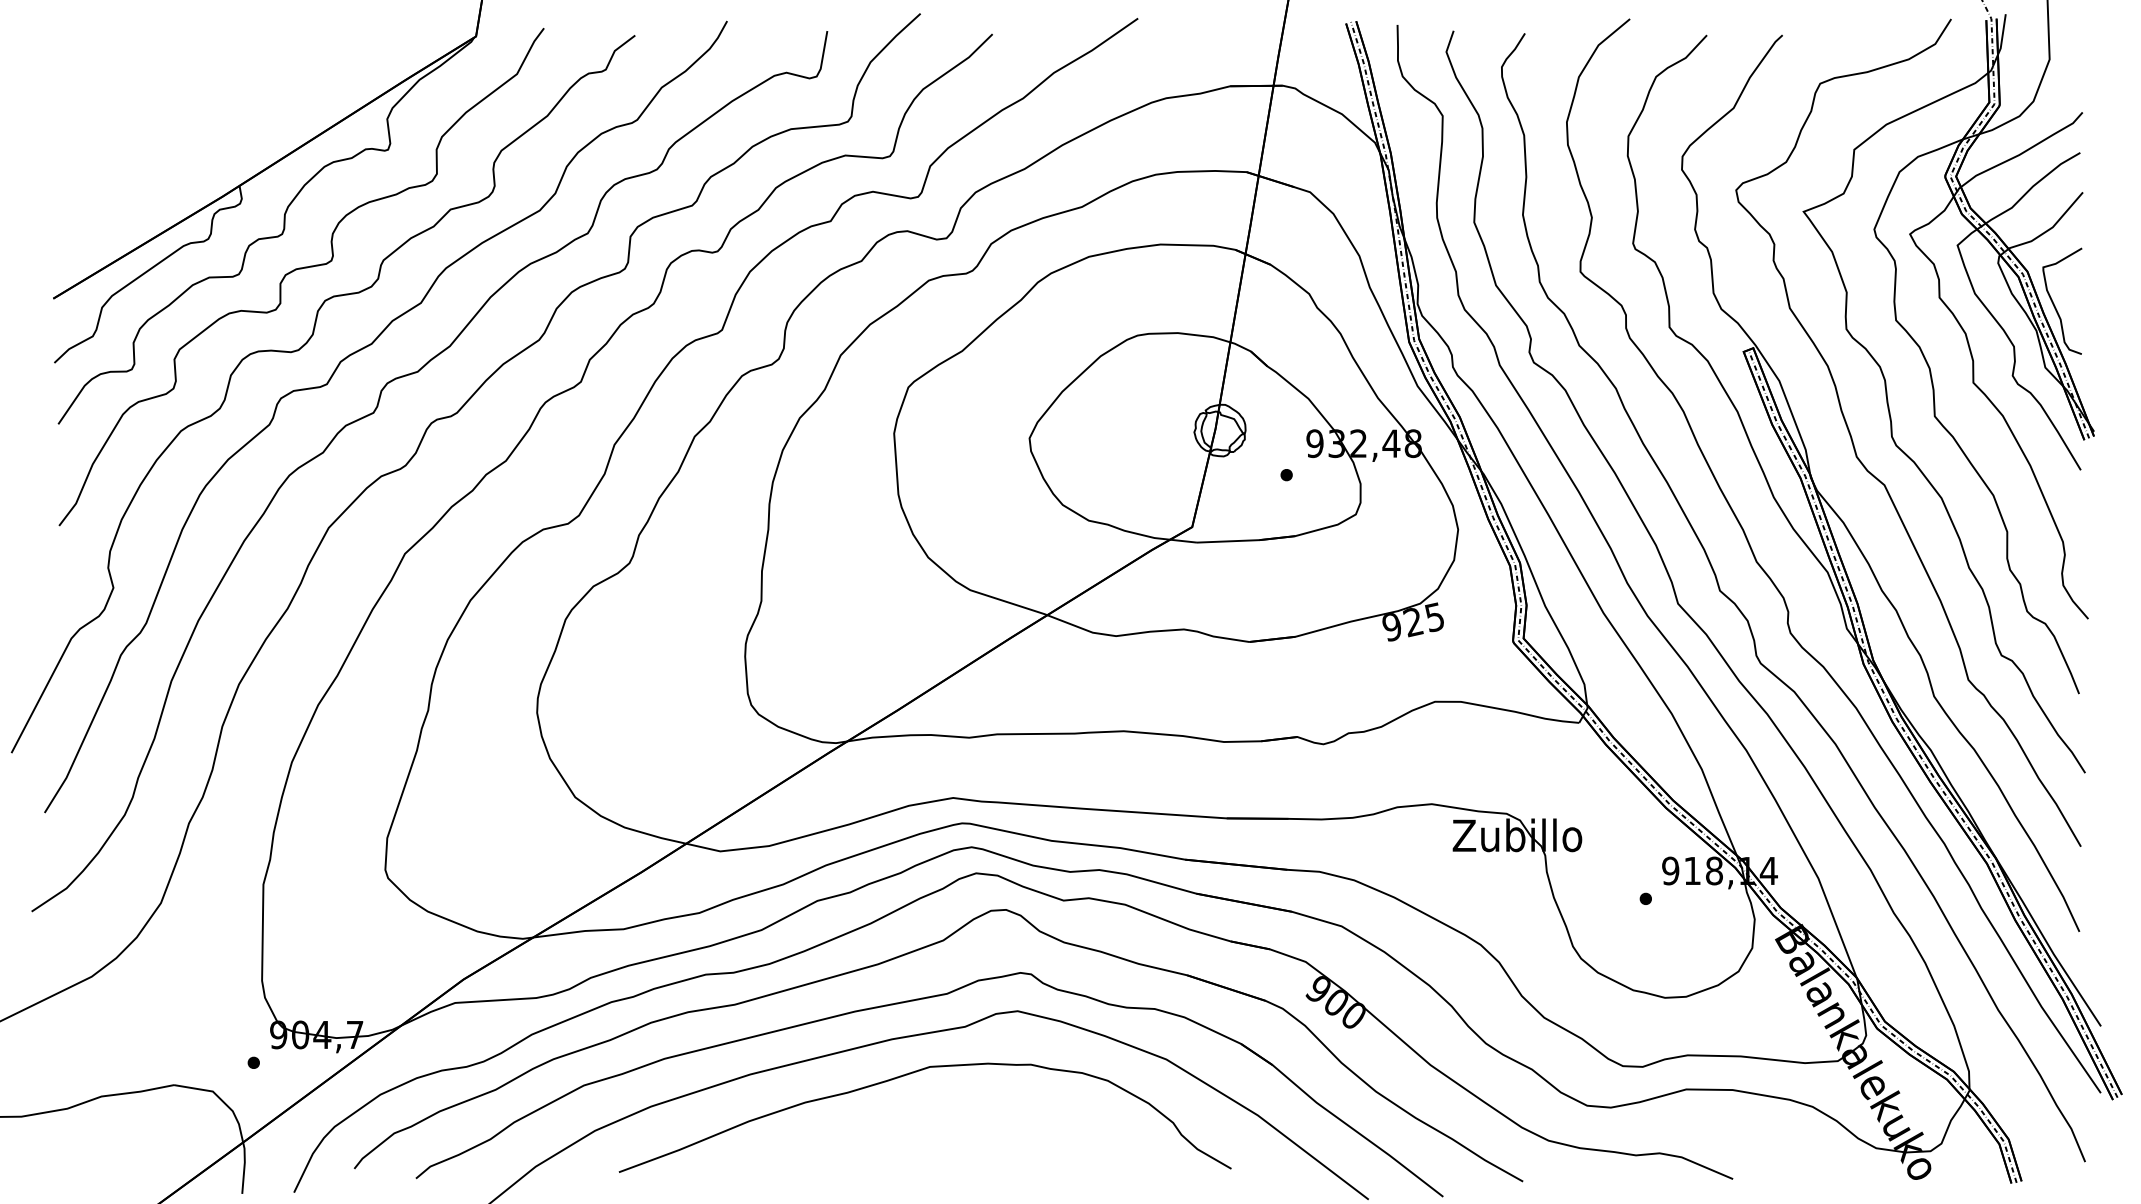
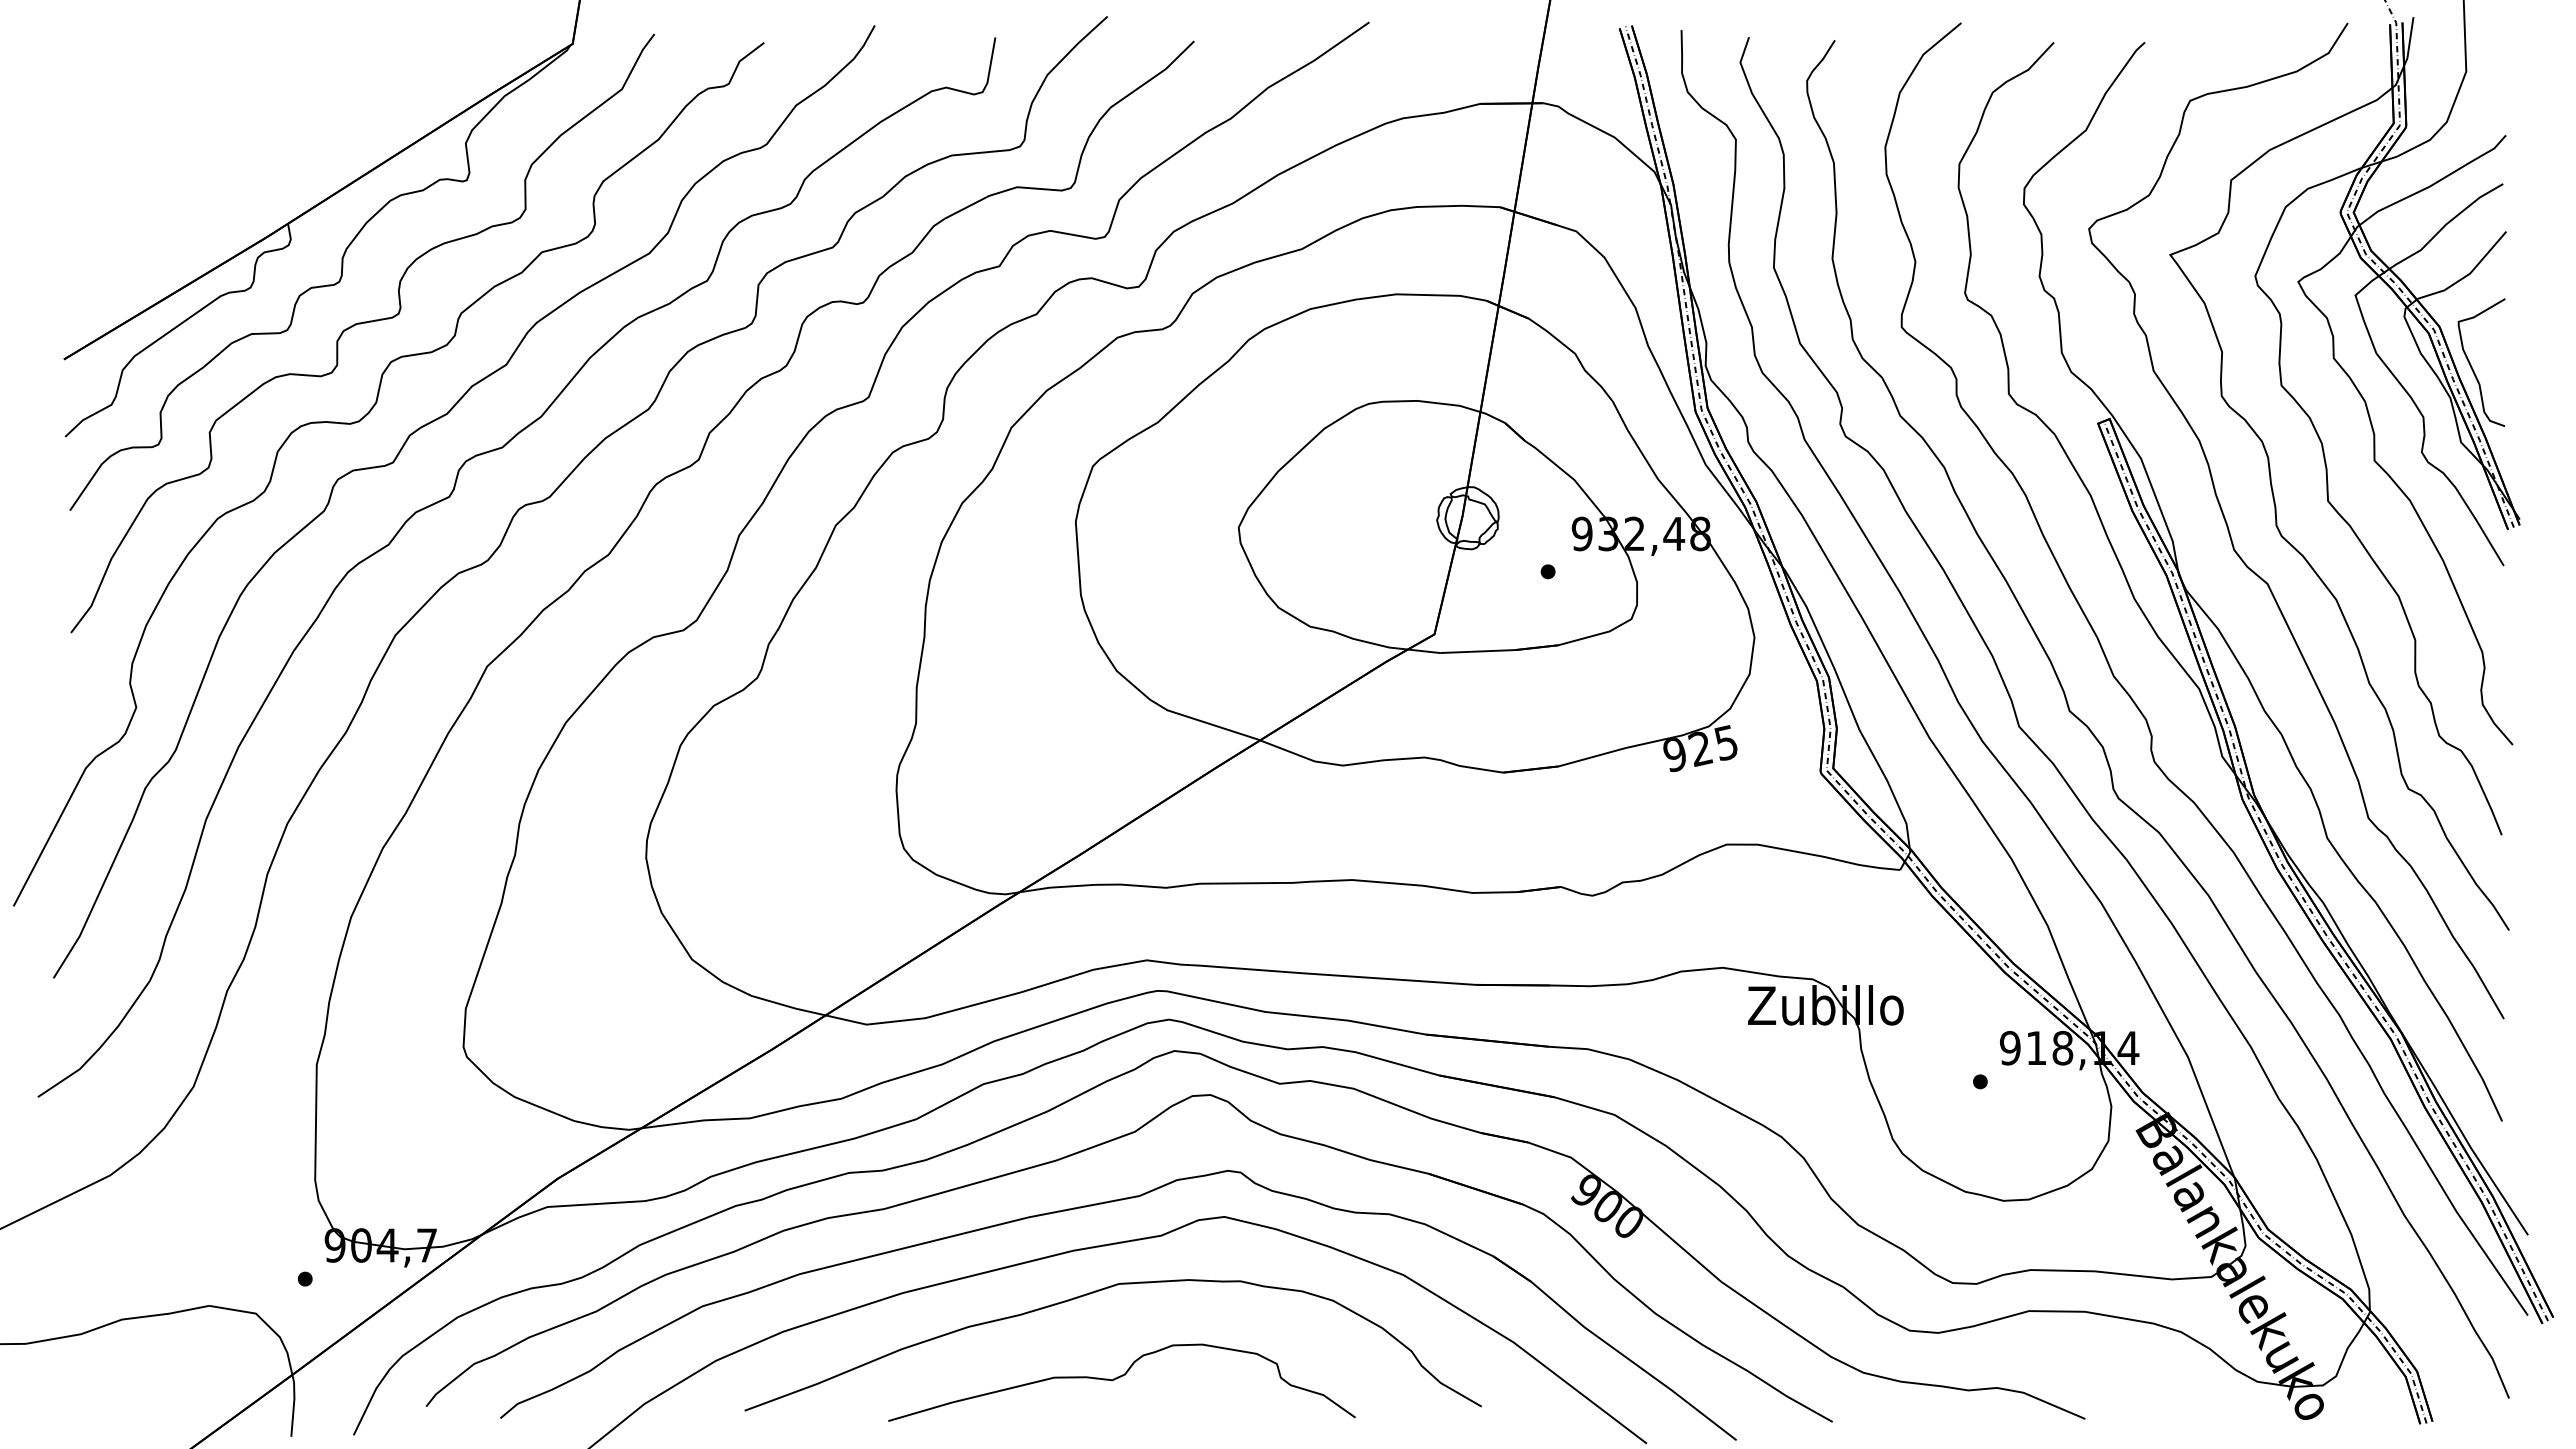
curve: (932, 1144) -> (1121, 1377), added

